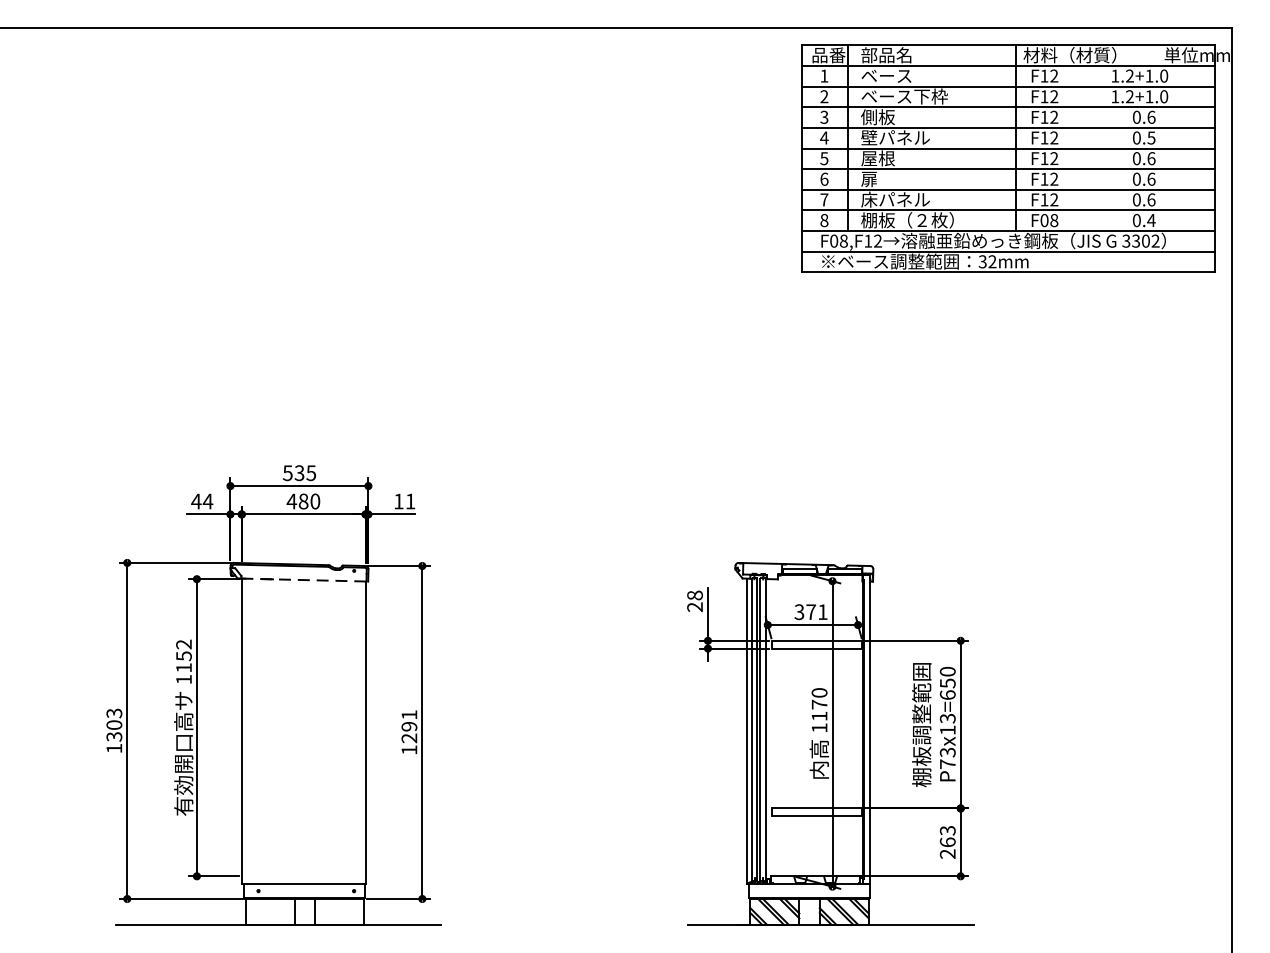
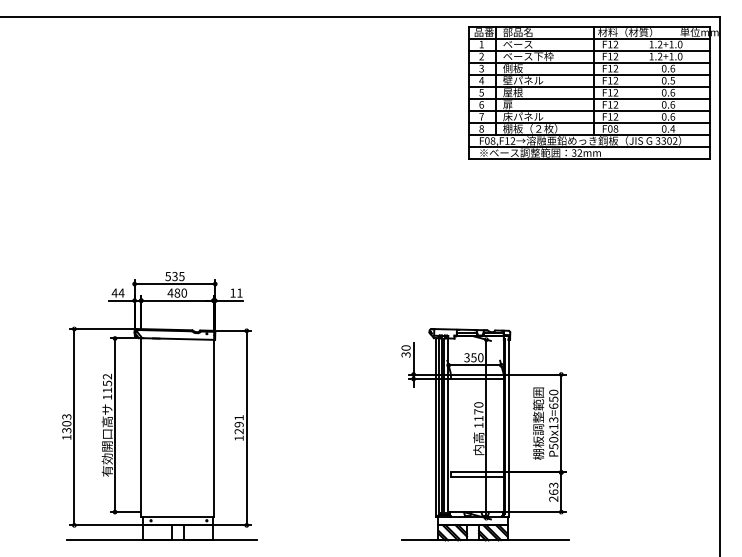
line: (305, 580) -> (178, 339), dashed -> solid
text: (695, 601) -> (406, 351), 28 -> 30
text: (817, 611) -> (477, 357), 371 -> 350
text: (947, 758) -> (553, 443), P73x13=650 -> P50x13=650

